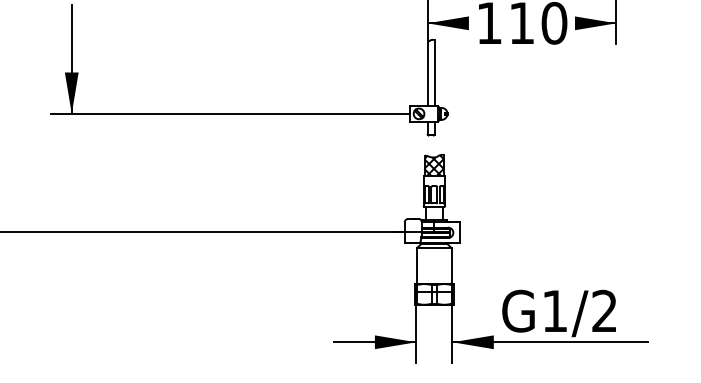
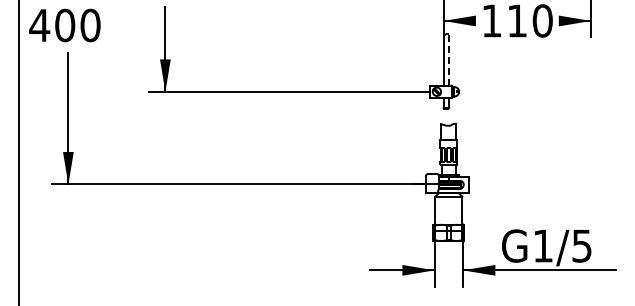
line: (435, 72) -> (449, 59), solid -> dashed
hatch: (433, 165) -> (448, 132), removed
text: (603, 310) -> (581, 245), G1/2 -> G1/5

